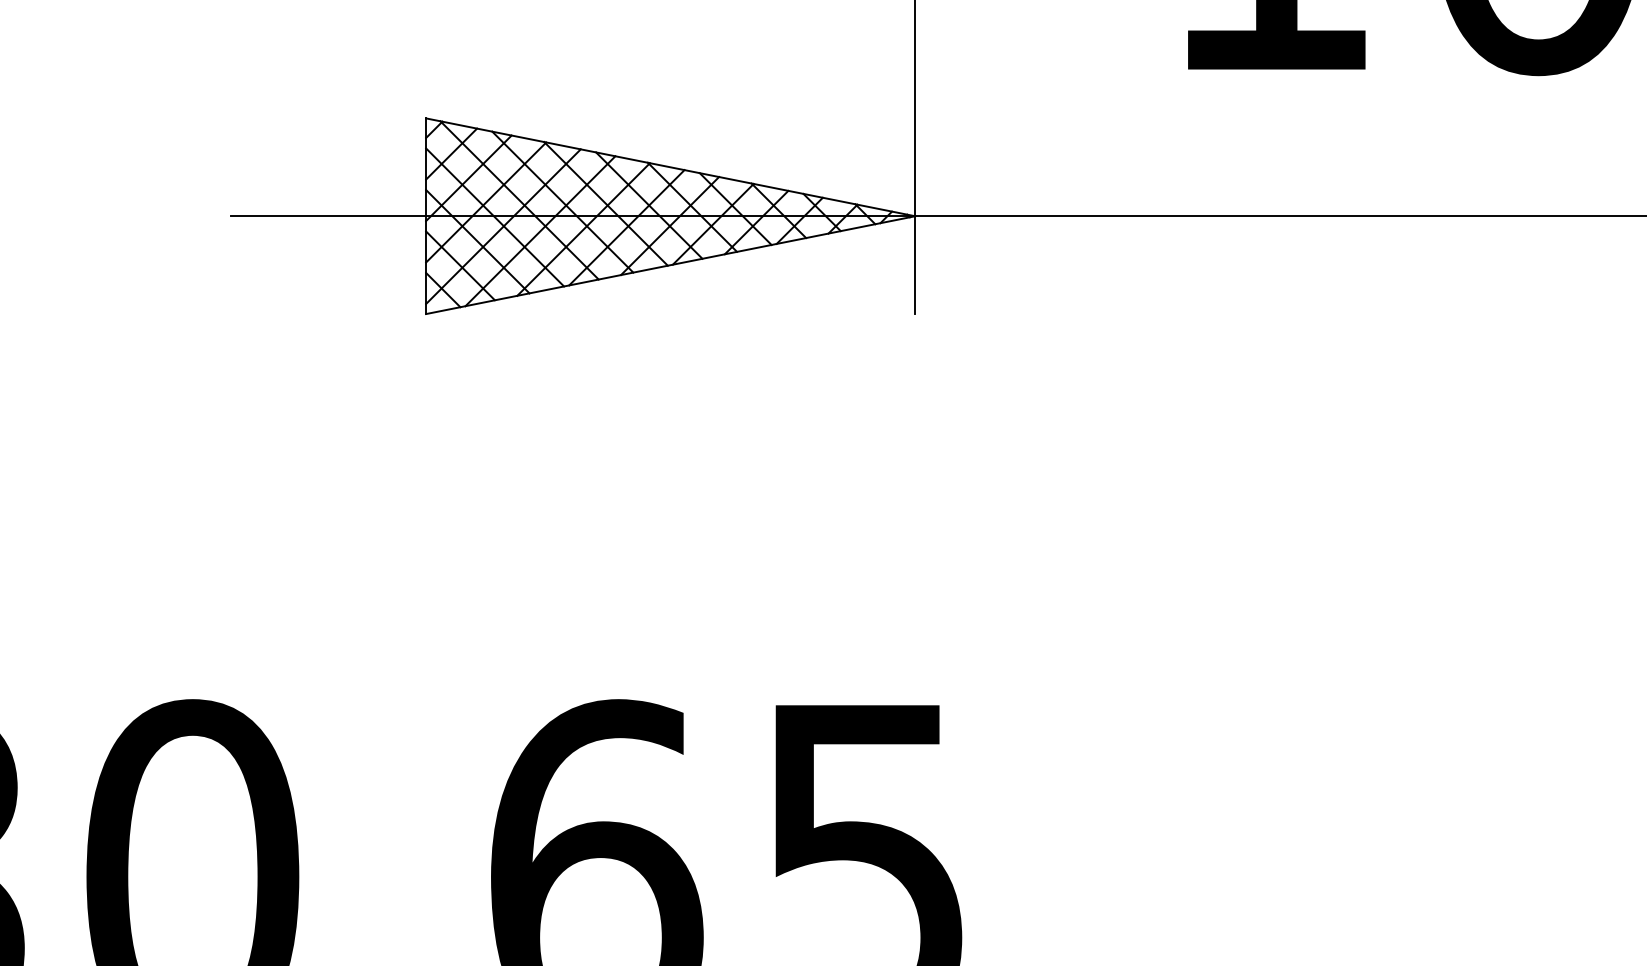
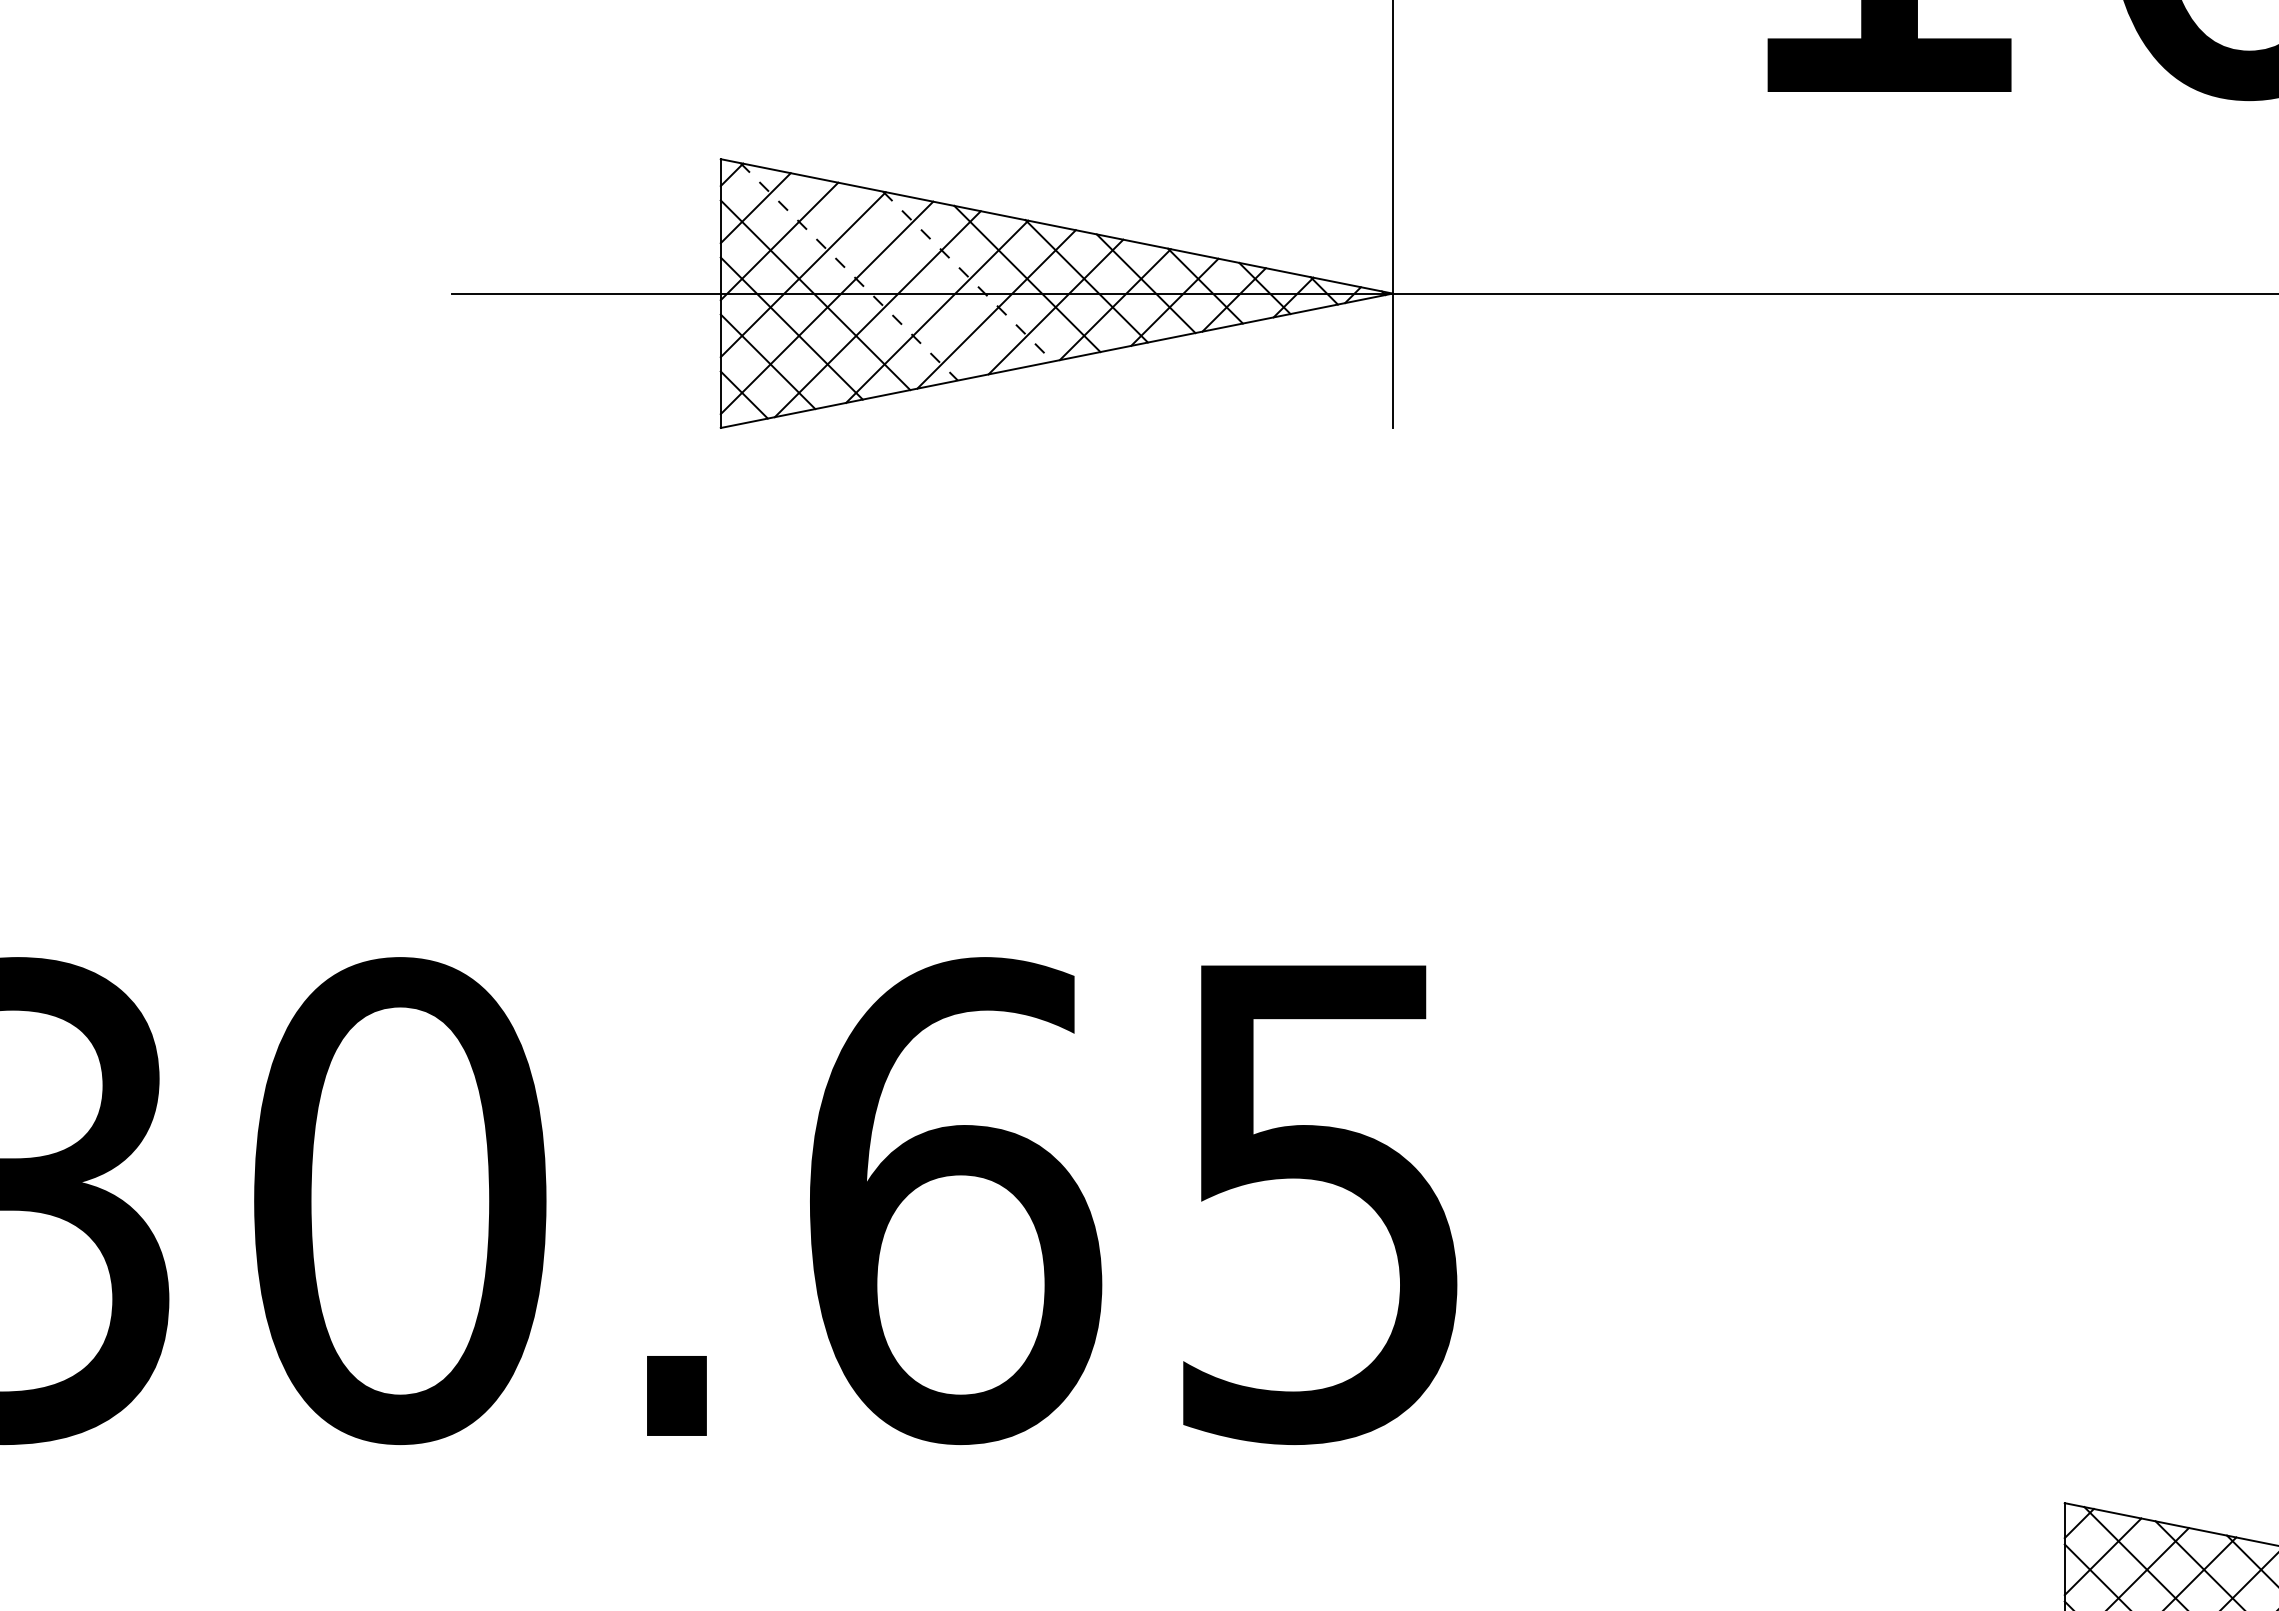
line: (519, 200) -> (849, 271), solid -> dashed
line: (562, 202) -> (908, 274), removed
line: (606, 203) -> (968, 276), solid -> dashed

